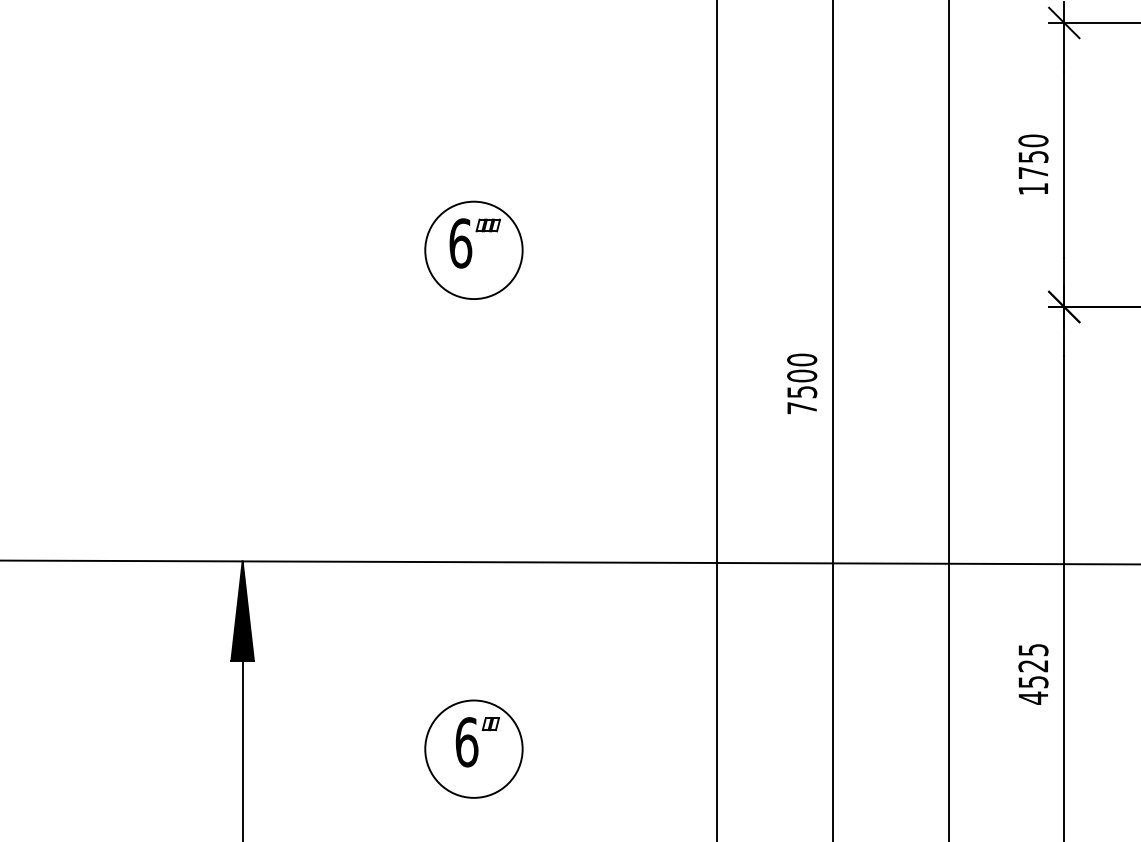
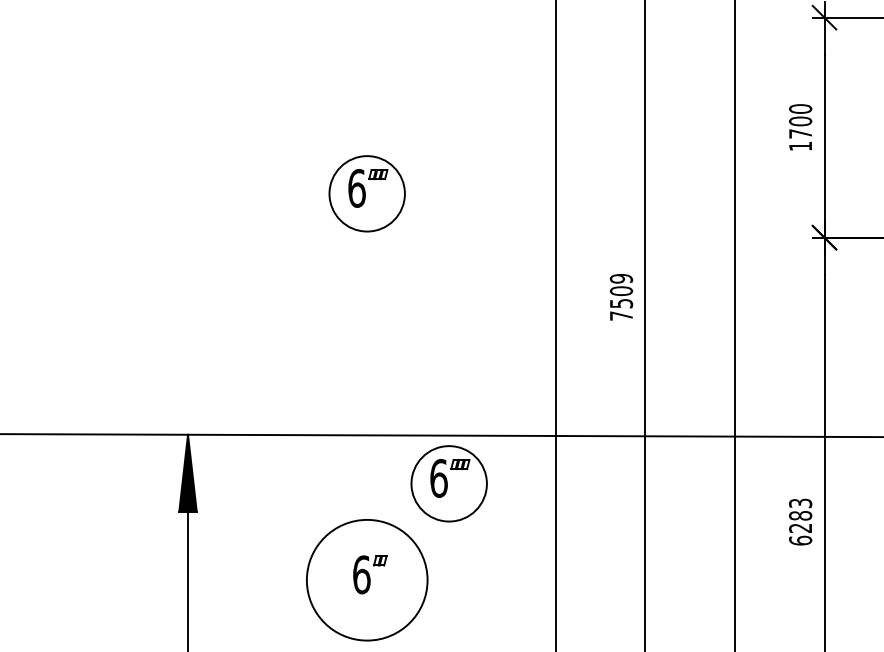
text: (1033, 157) -> (800, 121), 1750 -> 1700
text: (802, 359) -> (621, 278), 7500 -> 7509
part: (578, 624) -> (448, 483), added
text: (1033, 673) -> (800, 521), 4525 -> 6283
circle: (473, 748) -> (366, 579), size x1.6

